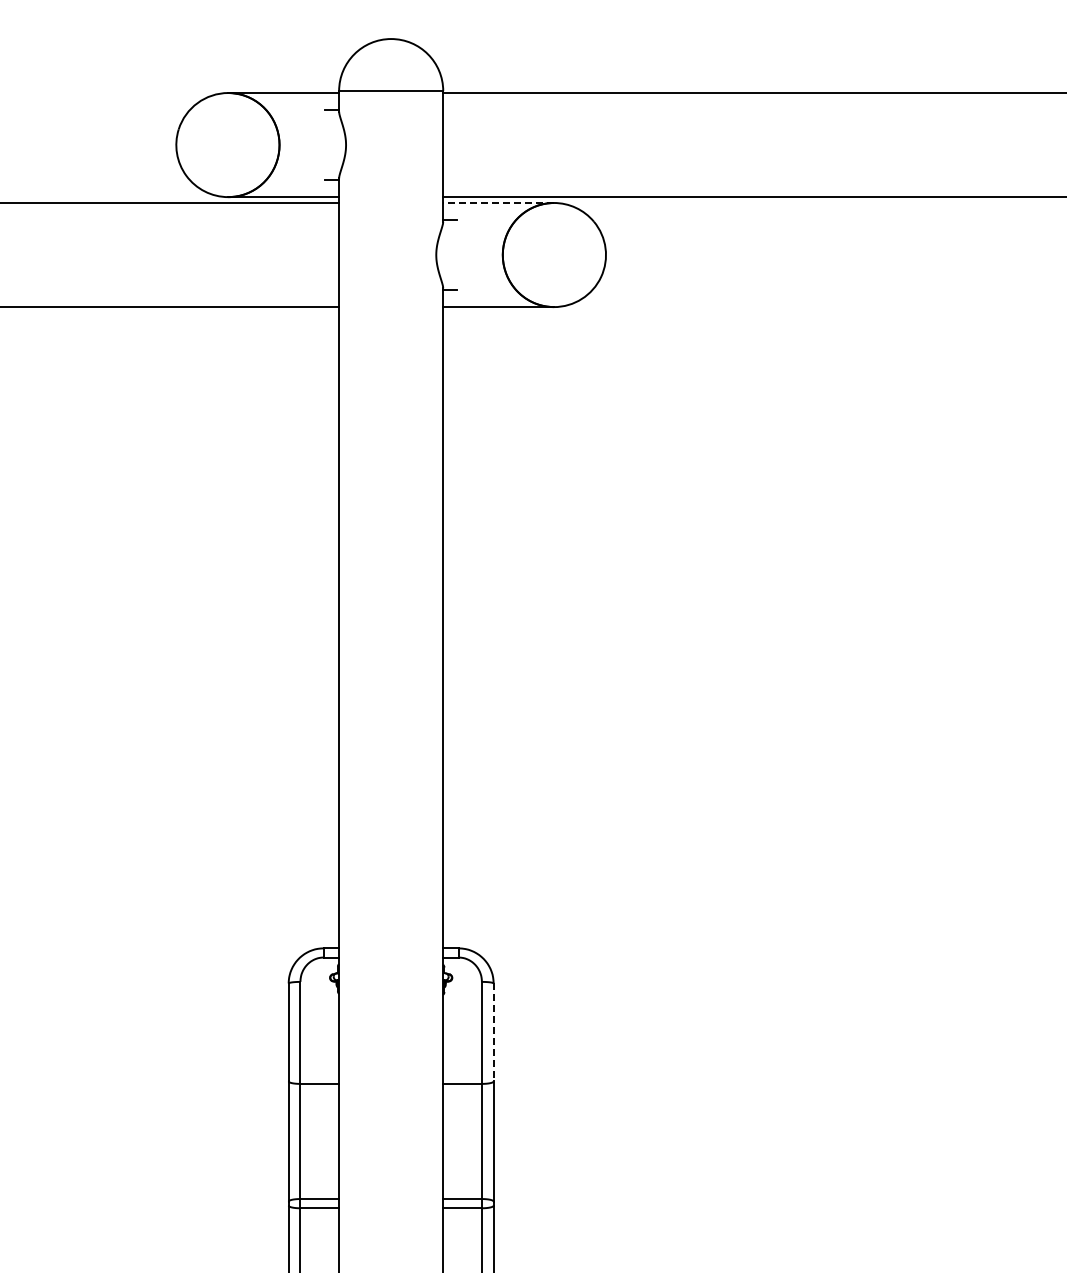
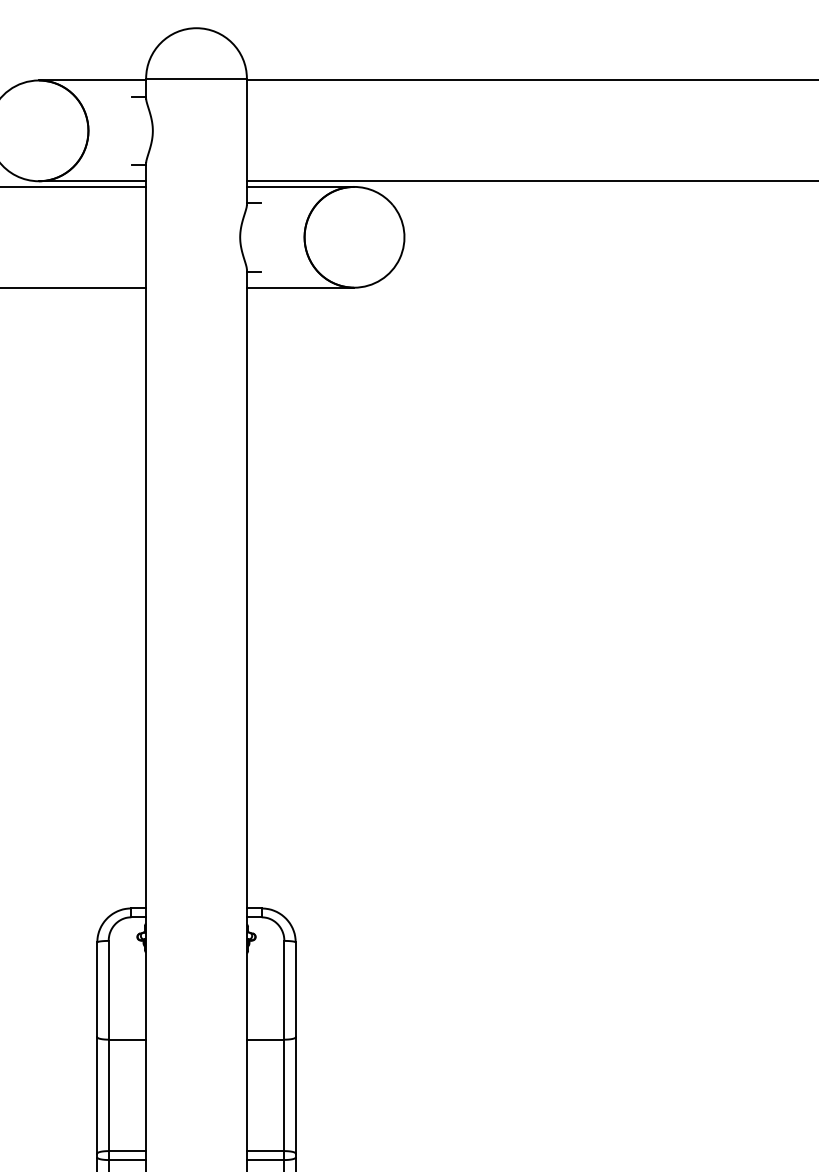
line: (498, 202) -> (300, 186), dashed -> solid
line: (493, 1032) -> (295, 989), dashed -> solid

